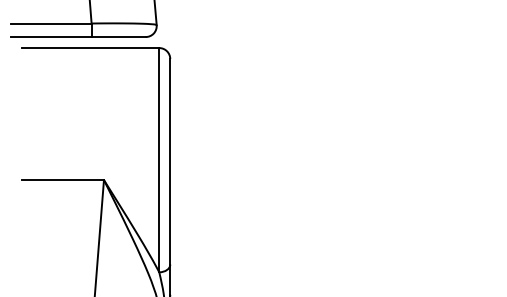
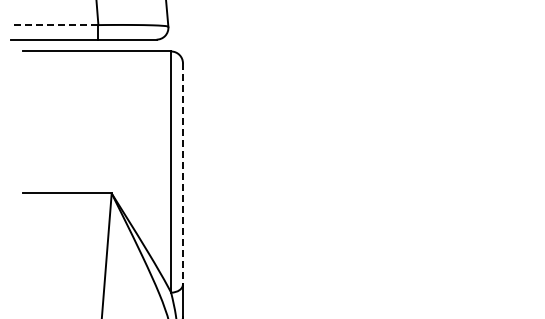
line: (50, 23) -> (54, 25), solid -> dashed
line: (169, 161) -> (182, 173), solid -> dashed

